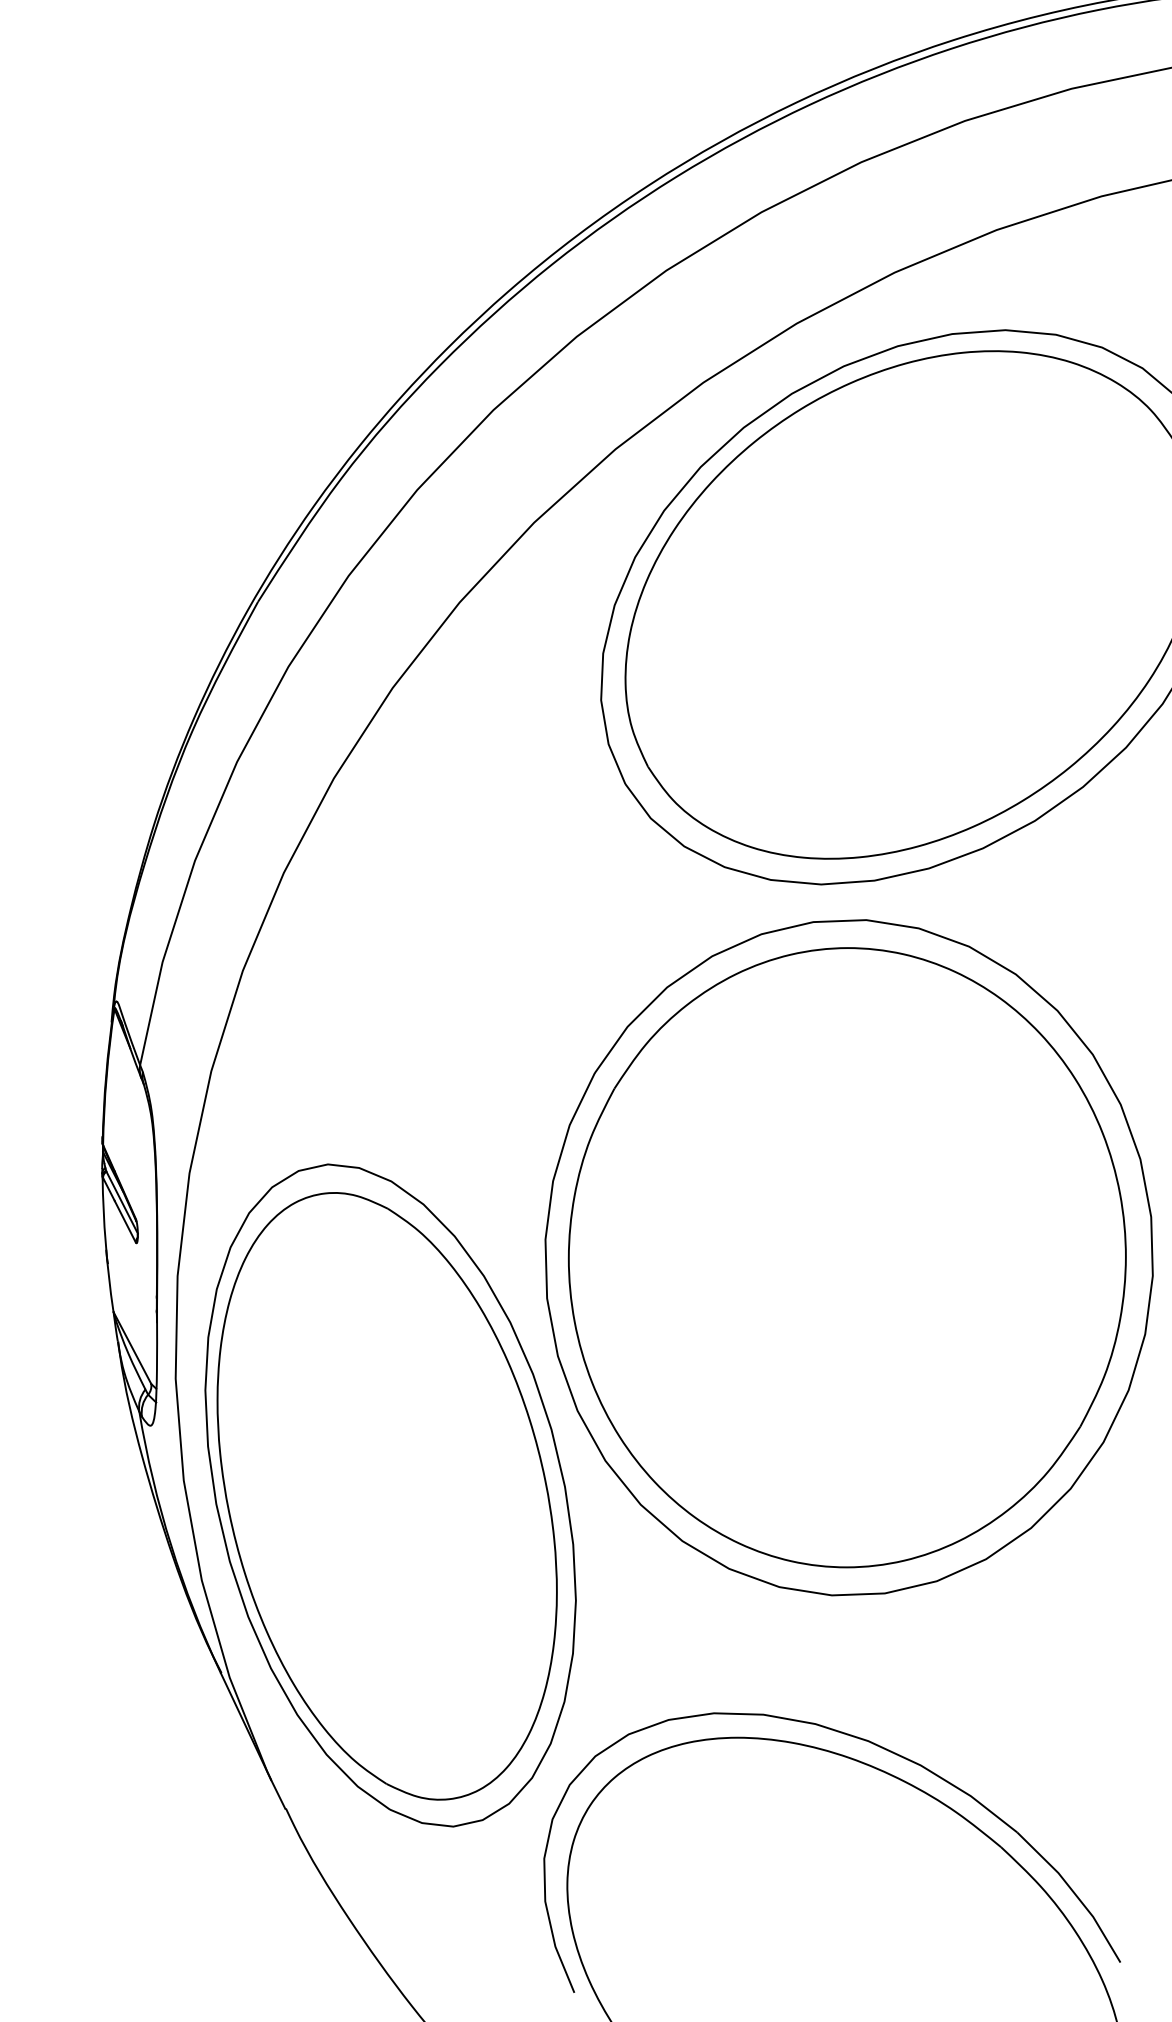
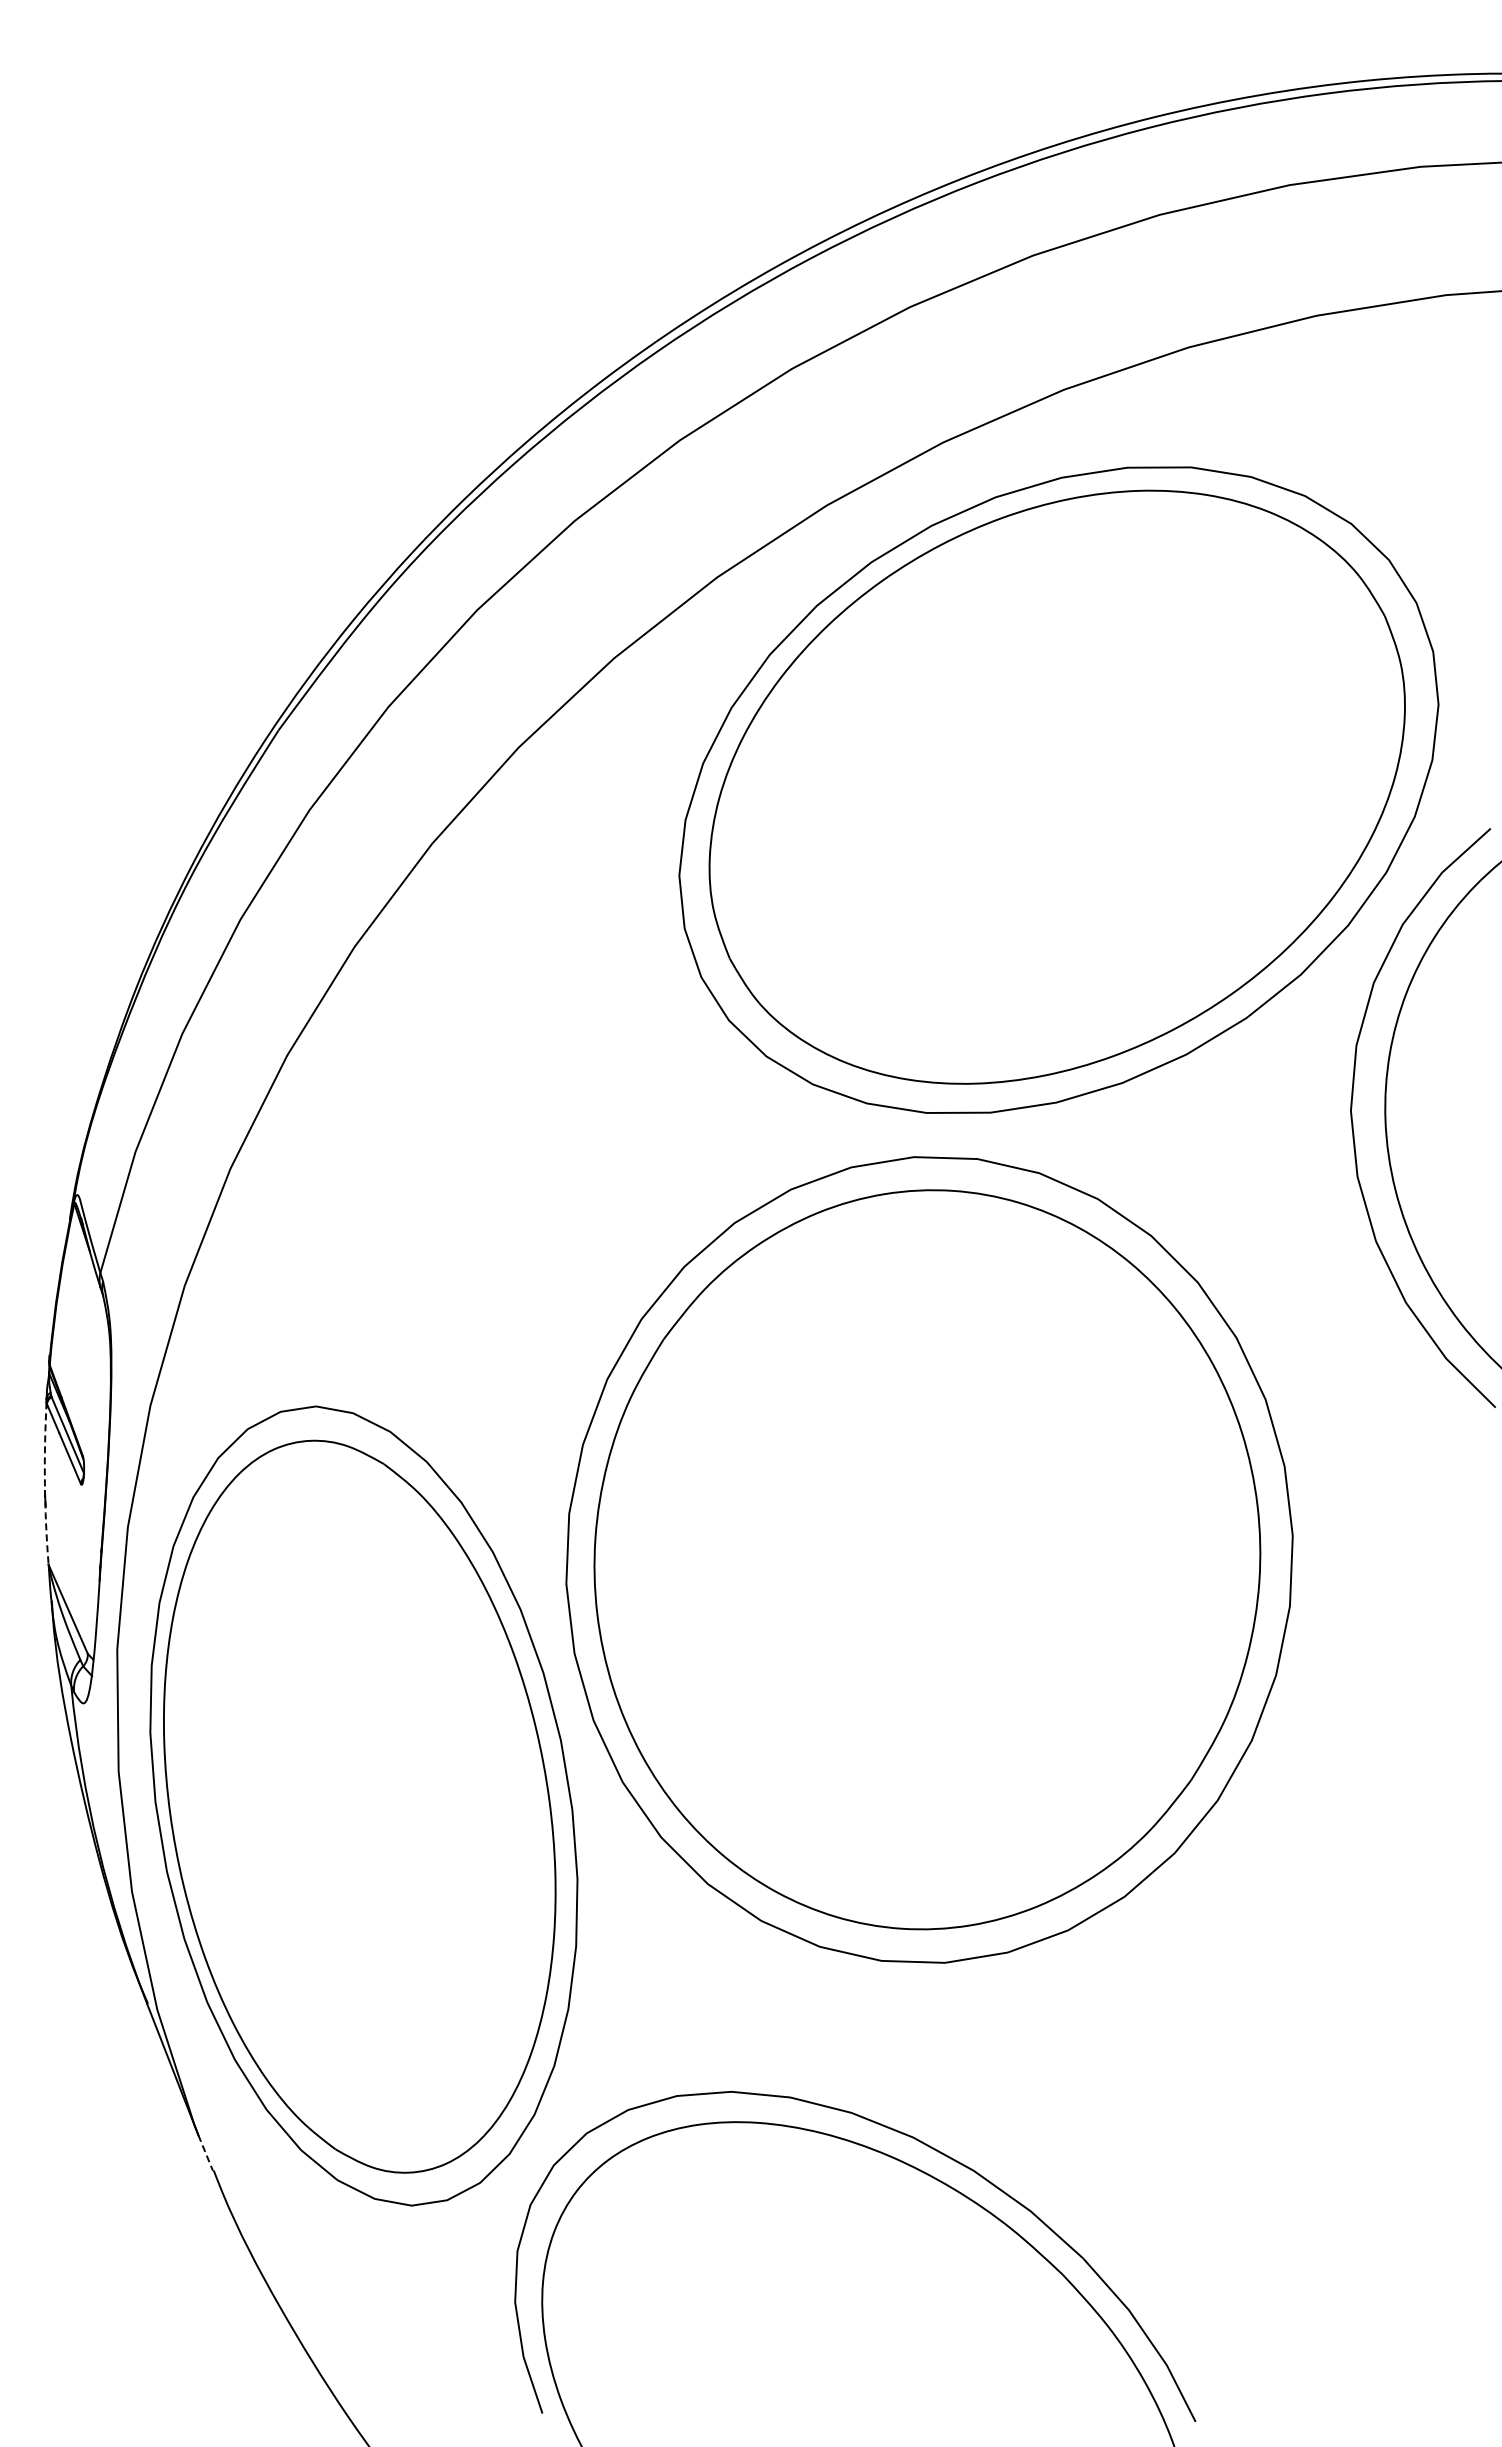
arc: (105, 1244) -> (44, 1483), solid -> dashed
line: (278, 1794) -> (205, 2153), solid -> dashed

